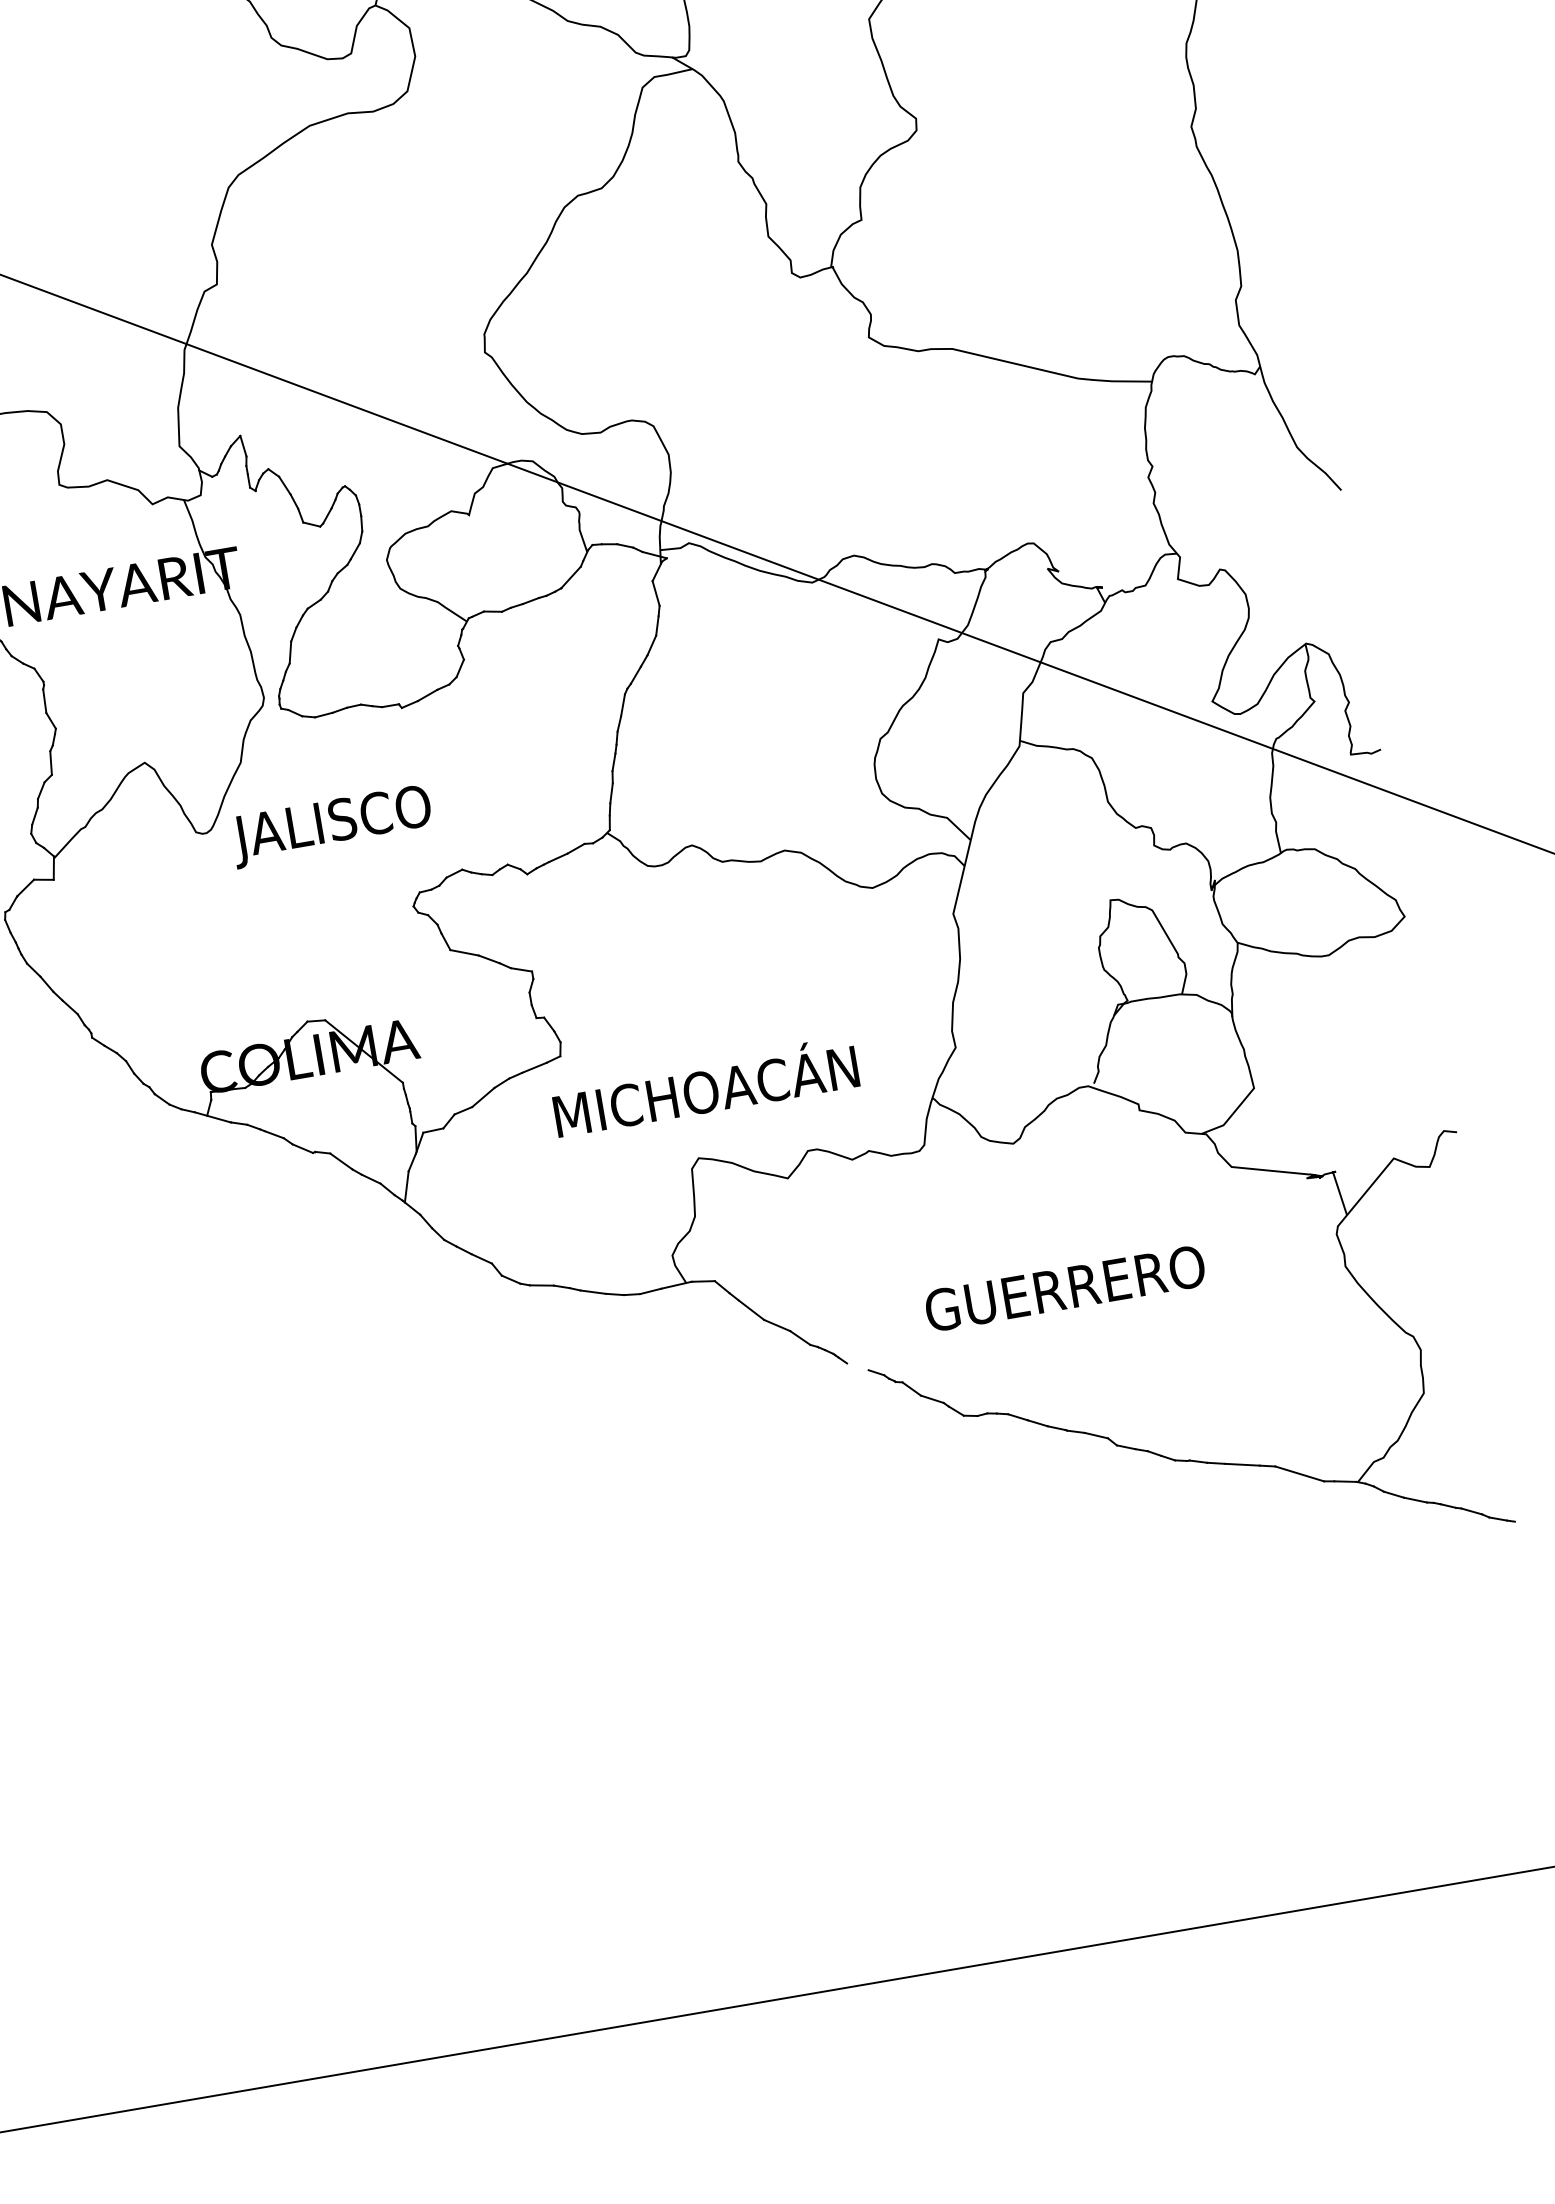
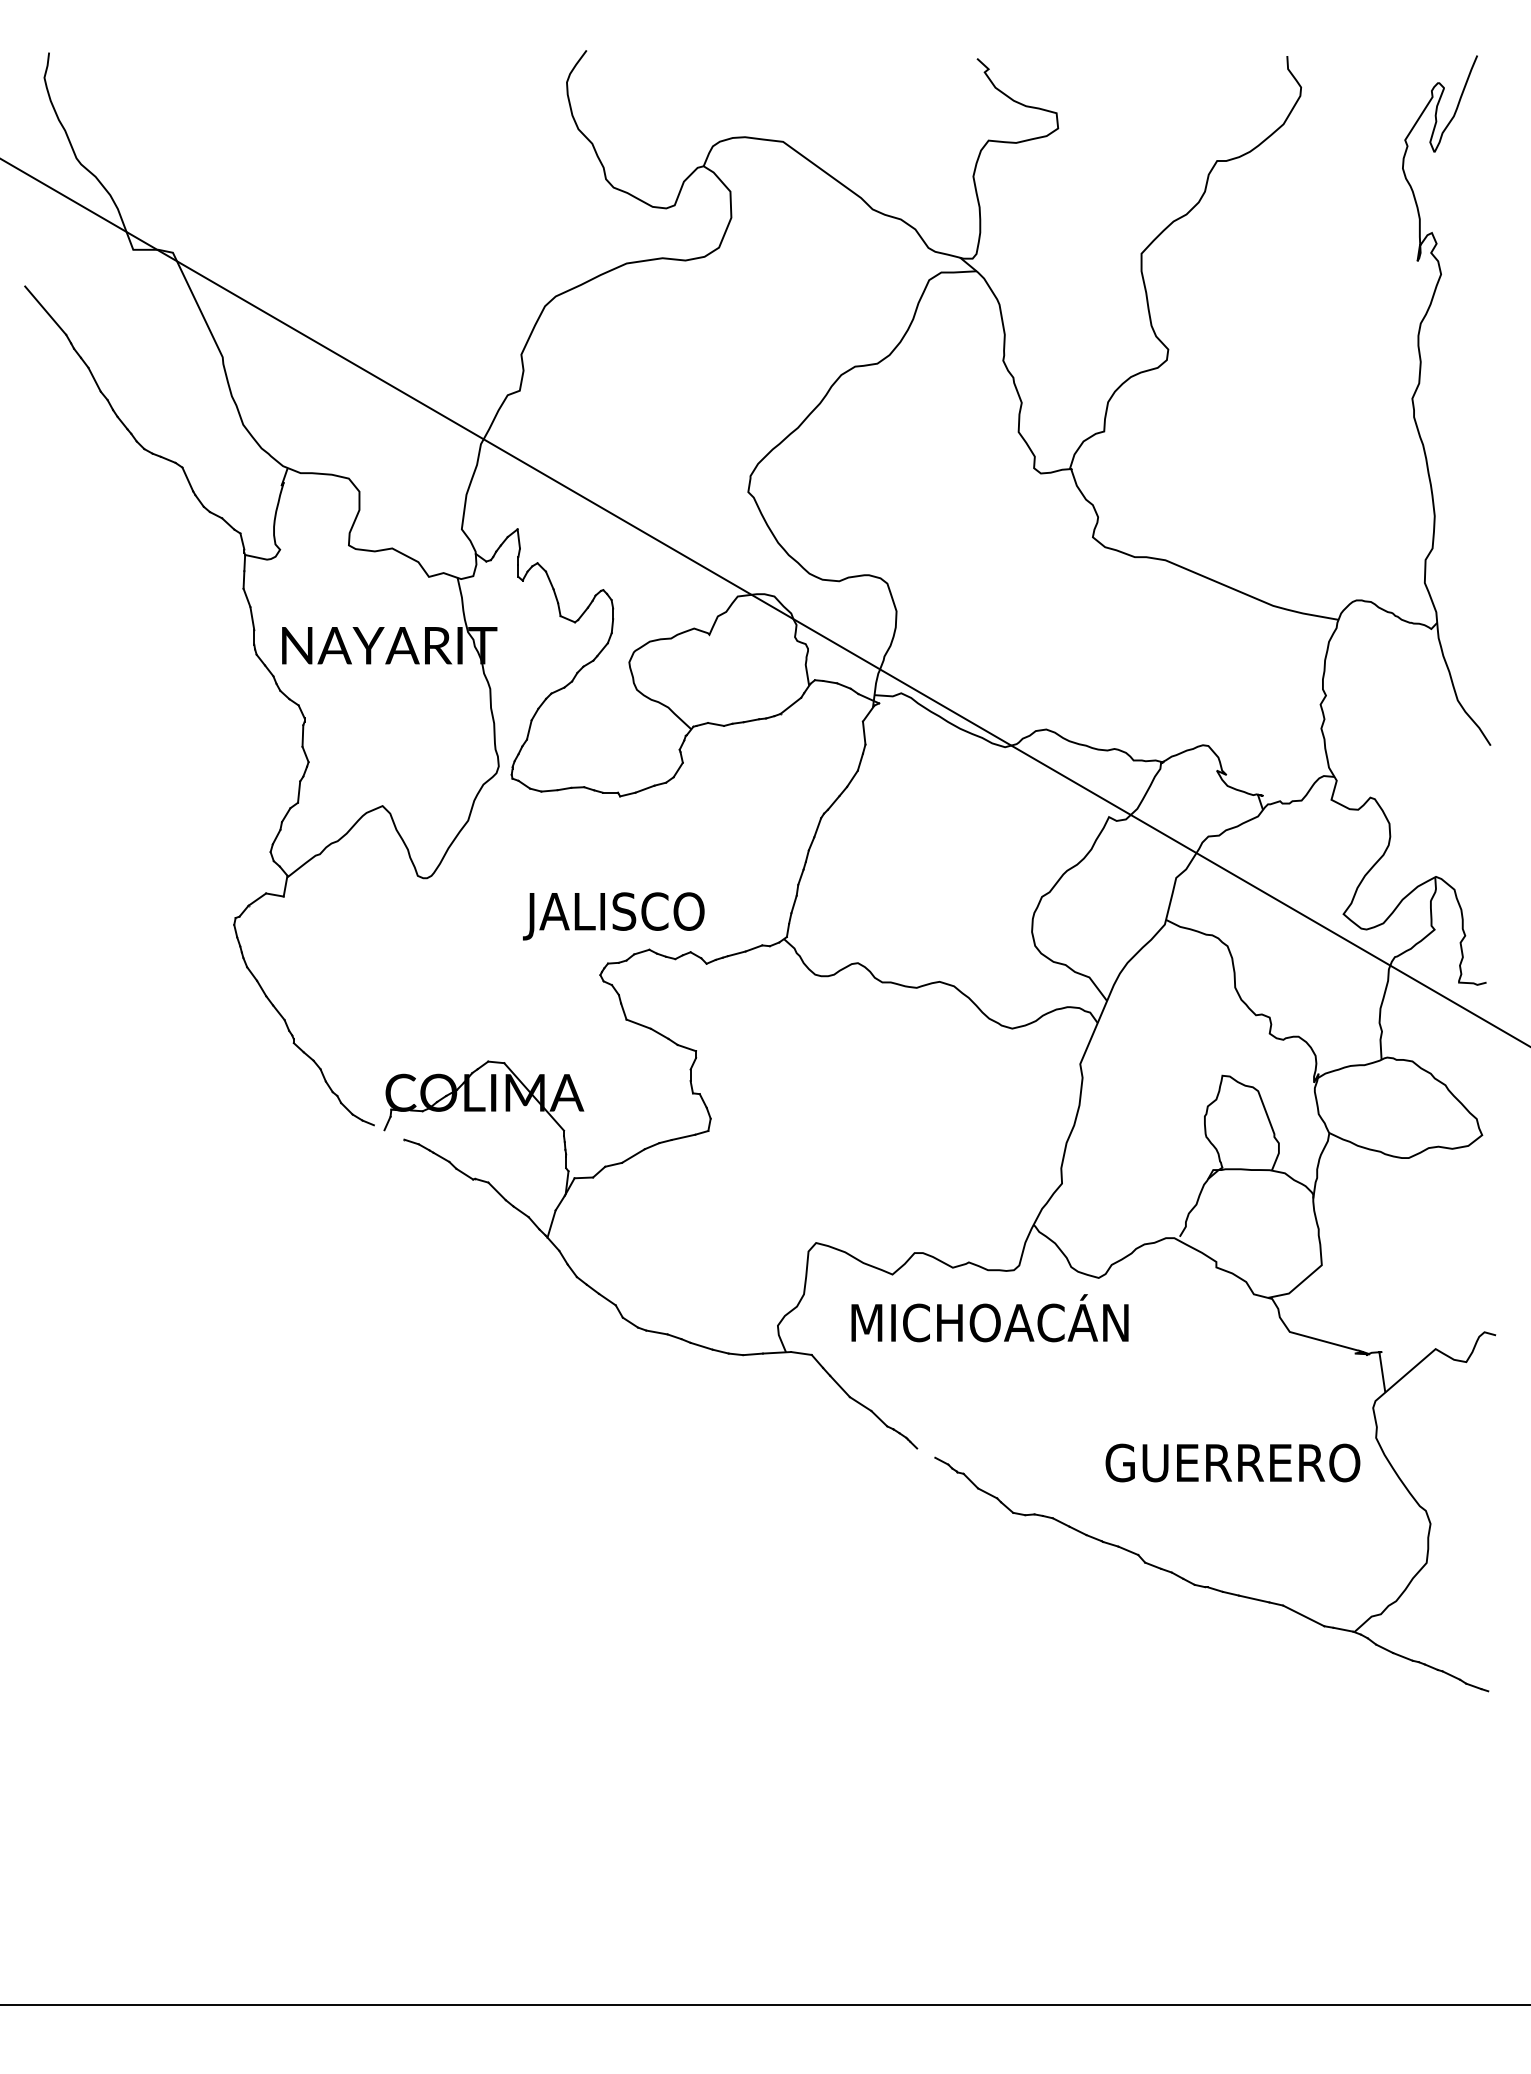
text: (331, 826) -> (613, 916), moved
text: (704, 1087) -> (989, 1318), moved
line: (211, 1117) -> (388, 1132), removed
text: (1064, 1288) -> (1232, 1462), moved

